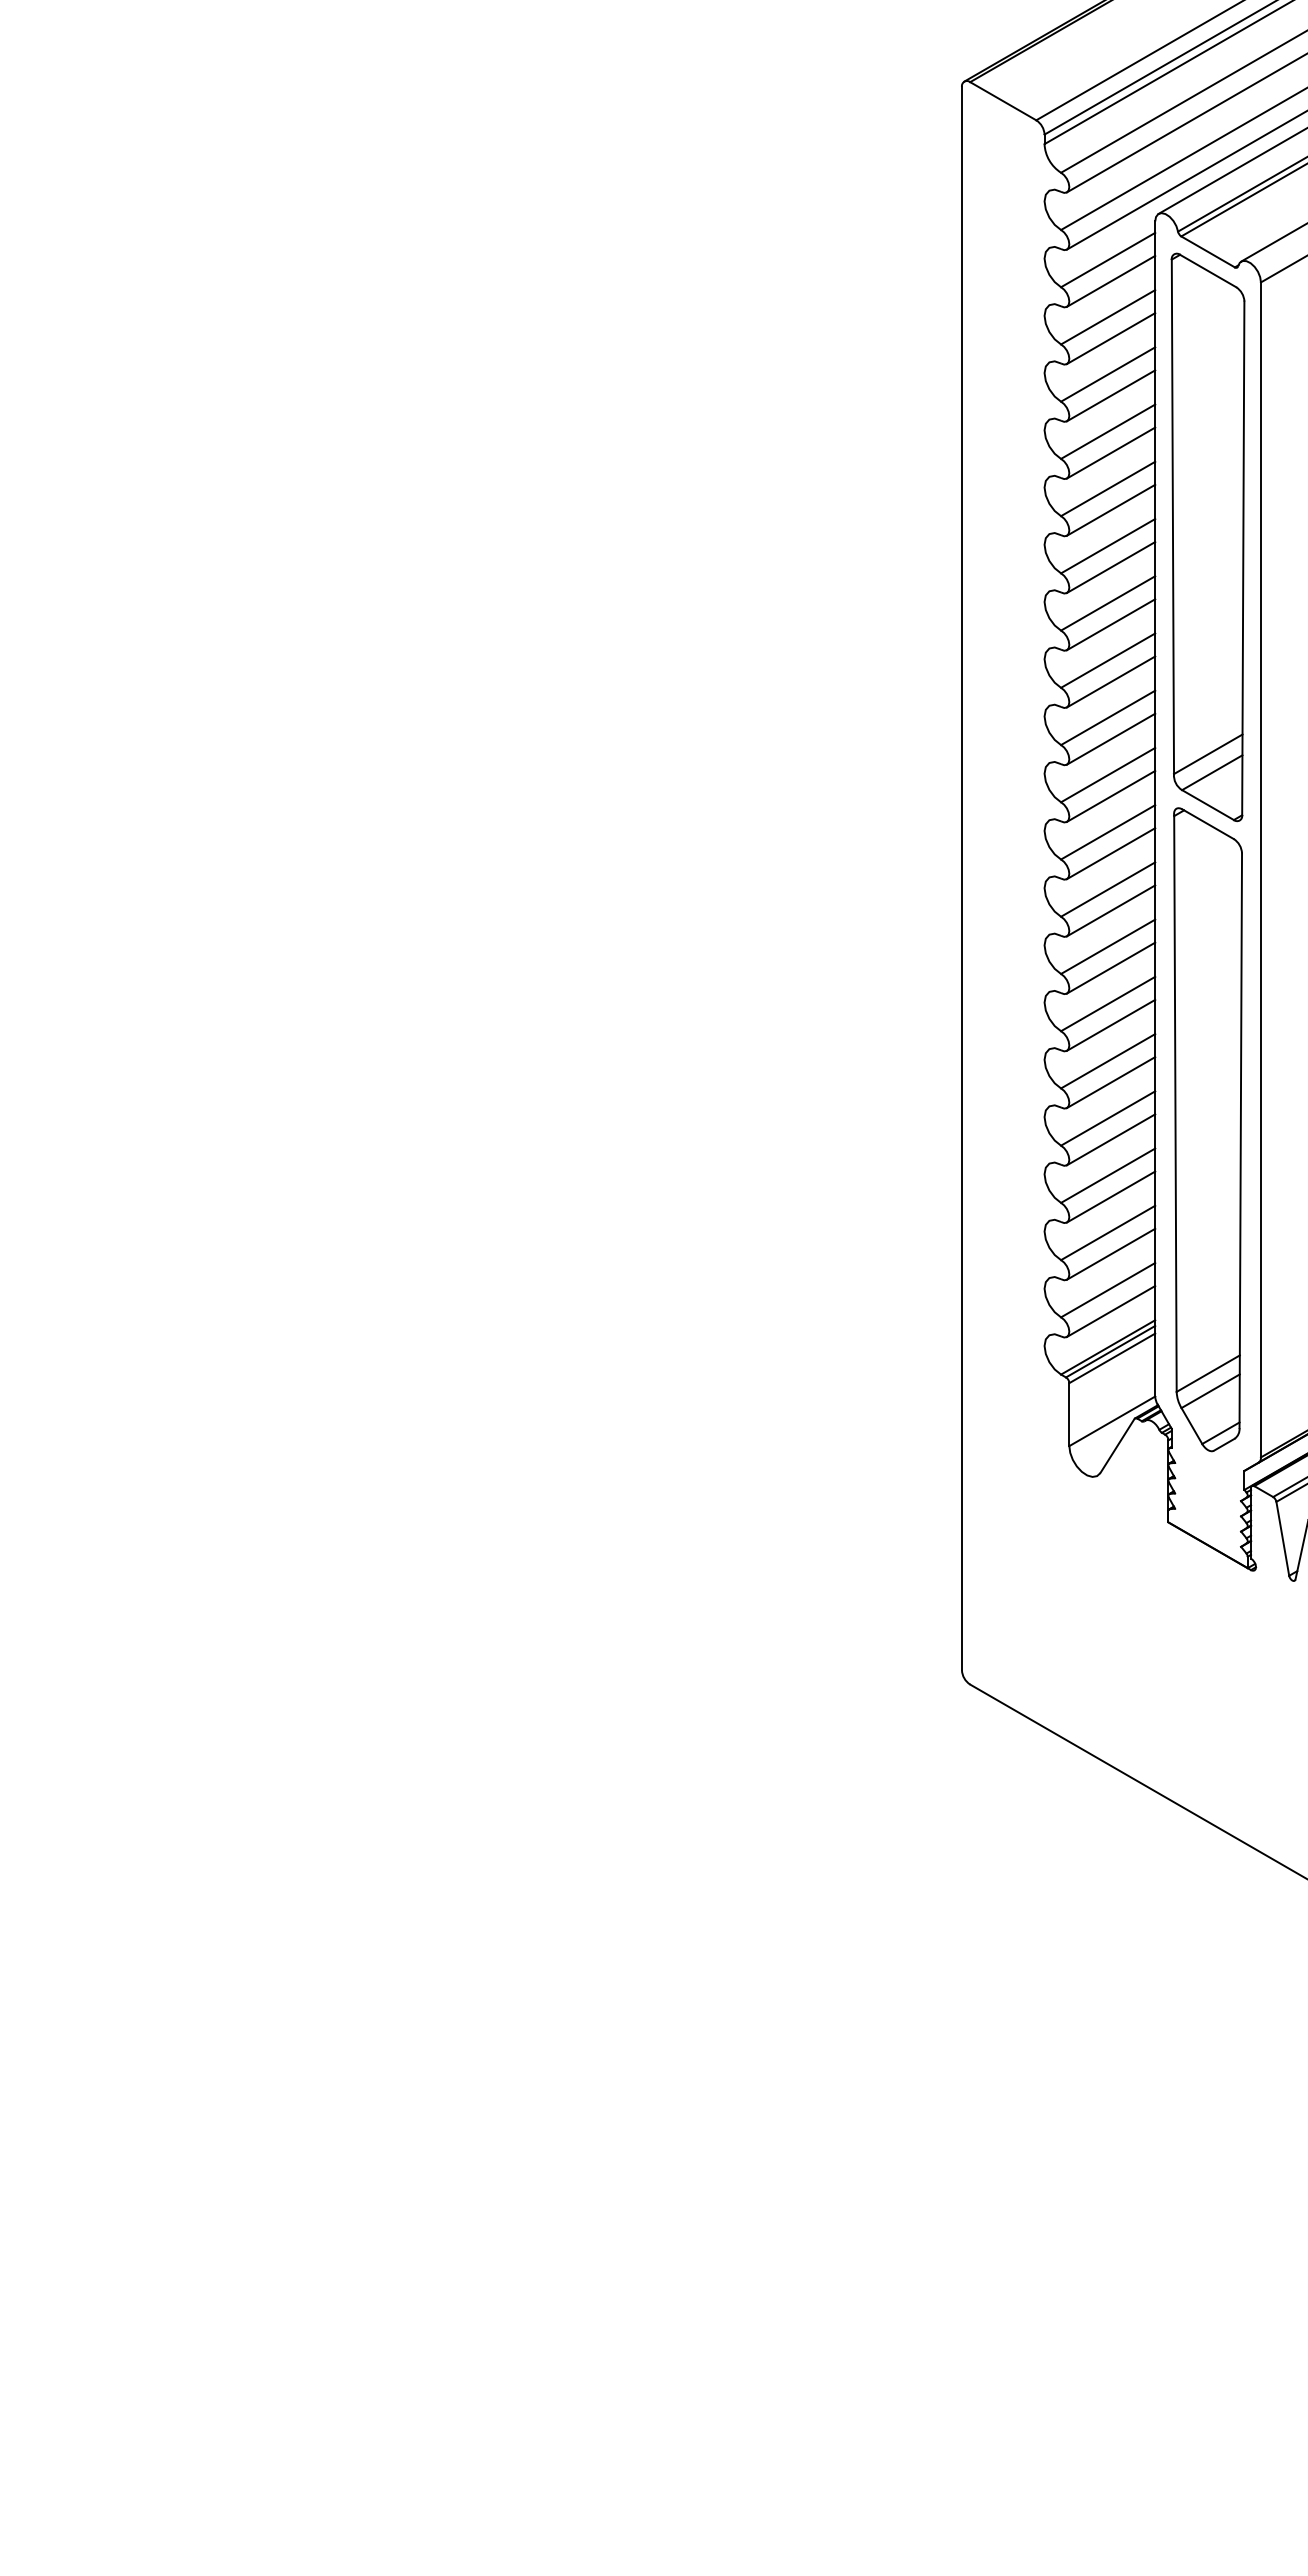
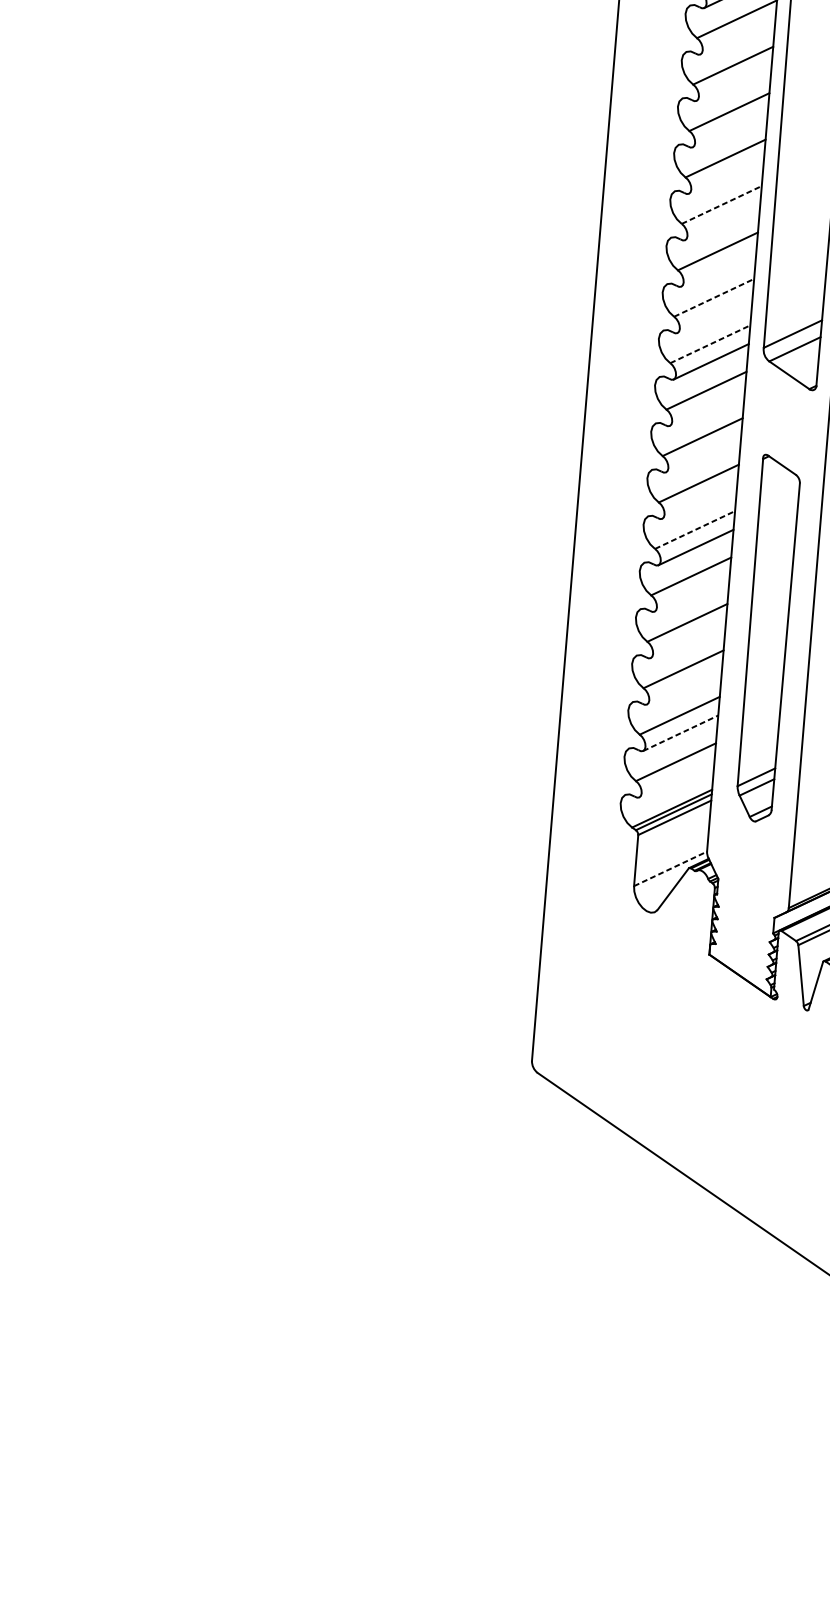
line: (1110, 395) -> (737, 36), removed
line: (1110, 452) -> (733, 82), removed
line: (1110, 509) -> (729, 128), removed
line: (1110, 567) -> (726, 176), removed
line: (1108, 603) -> (722, 205), solid -> dashed
line: (1110, 624) -> (722, 222), removed
line: (1110, 681) -> (718, 268), removed
line: (1108, 717) -> (714, 297), solid -> dashed
line: (1110, 738) -> (714, 314), removed
line: (1108, 774) -> (710, 343), solid -> dashed
line: (1110, 853) -> (707, 408), removed
line: (1110, 910) -> (703, 454), removed
line: (1110, 967) -> (699, 500), removed
line: (1108, 1003) -> (695, 529), solid -> dashed
line: (1110, 1082) -> (691, 593), removed
part: (1207, 1129) -> (767, 638), size x0.7
line: (1110, 1139) -> (687, 640), removed
line: (1110, 1196) -> (684, 686), removed
line: (1111, 1254) -> (681, 733), solid -> dashed
line: (1110, 1311) -> (676, 779), removed
line: (1112, 1421) -> (670, 869), solid -> dashed

